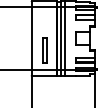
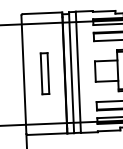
part: (44, 50) -> (44, 73), moved

